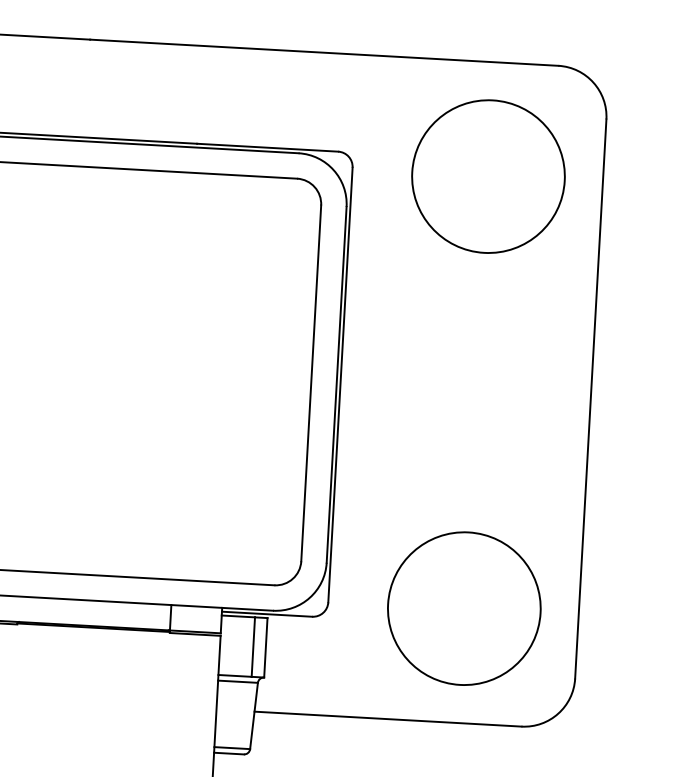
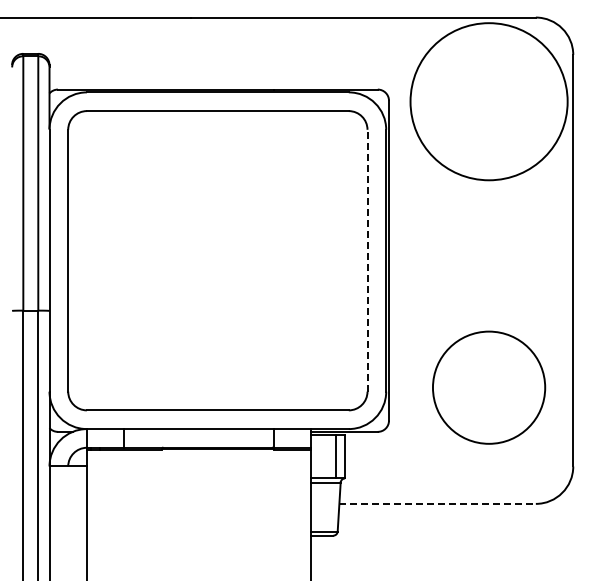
circle: (487, 176) -> (488, 101), size x1.4
line: (311, 383) -> (367, 260), solid -> dashed
circle: (464, 608) -> (489, 387), moved
line: (389, 718) -> (438, 503), solid -> dashed

